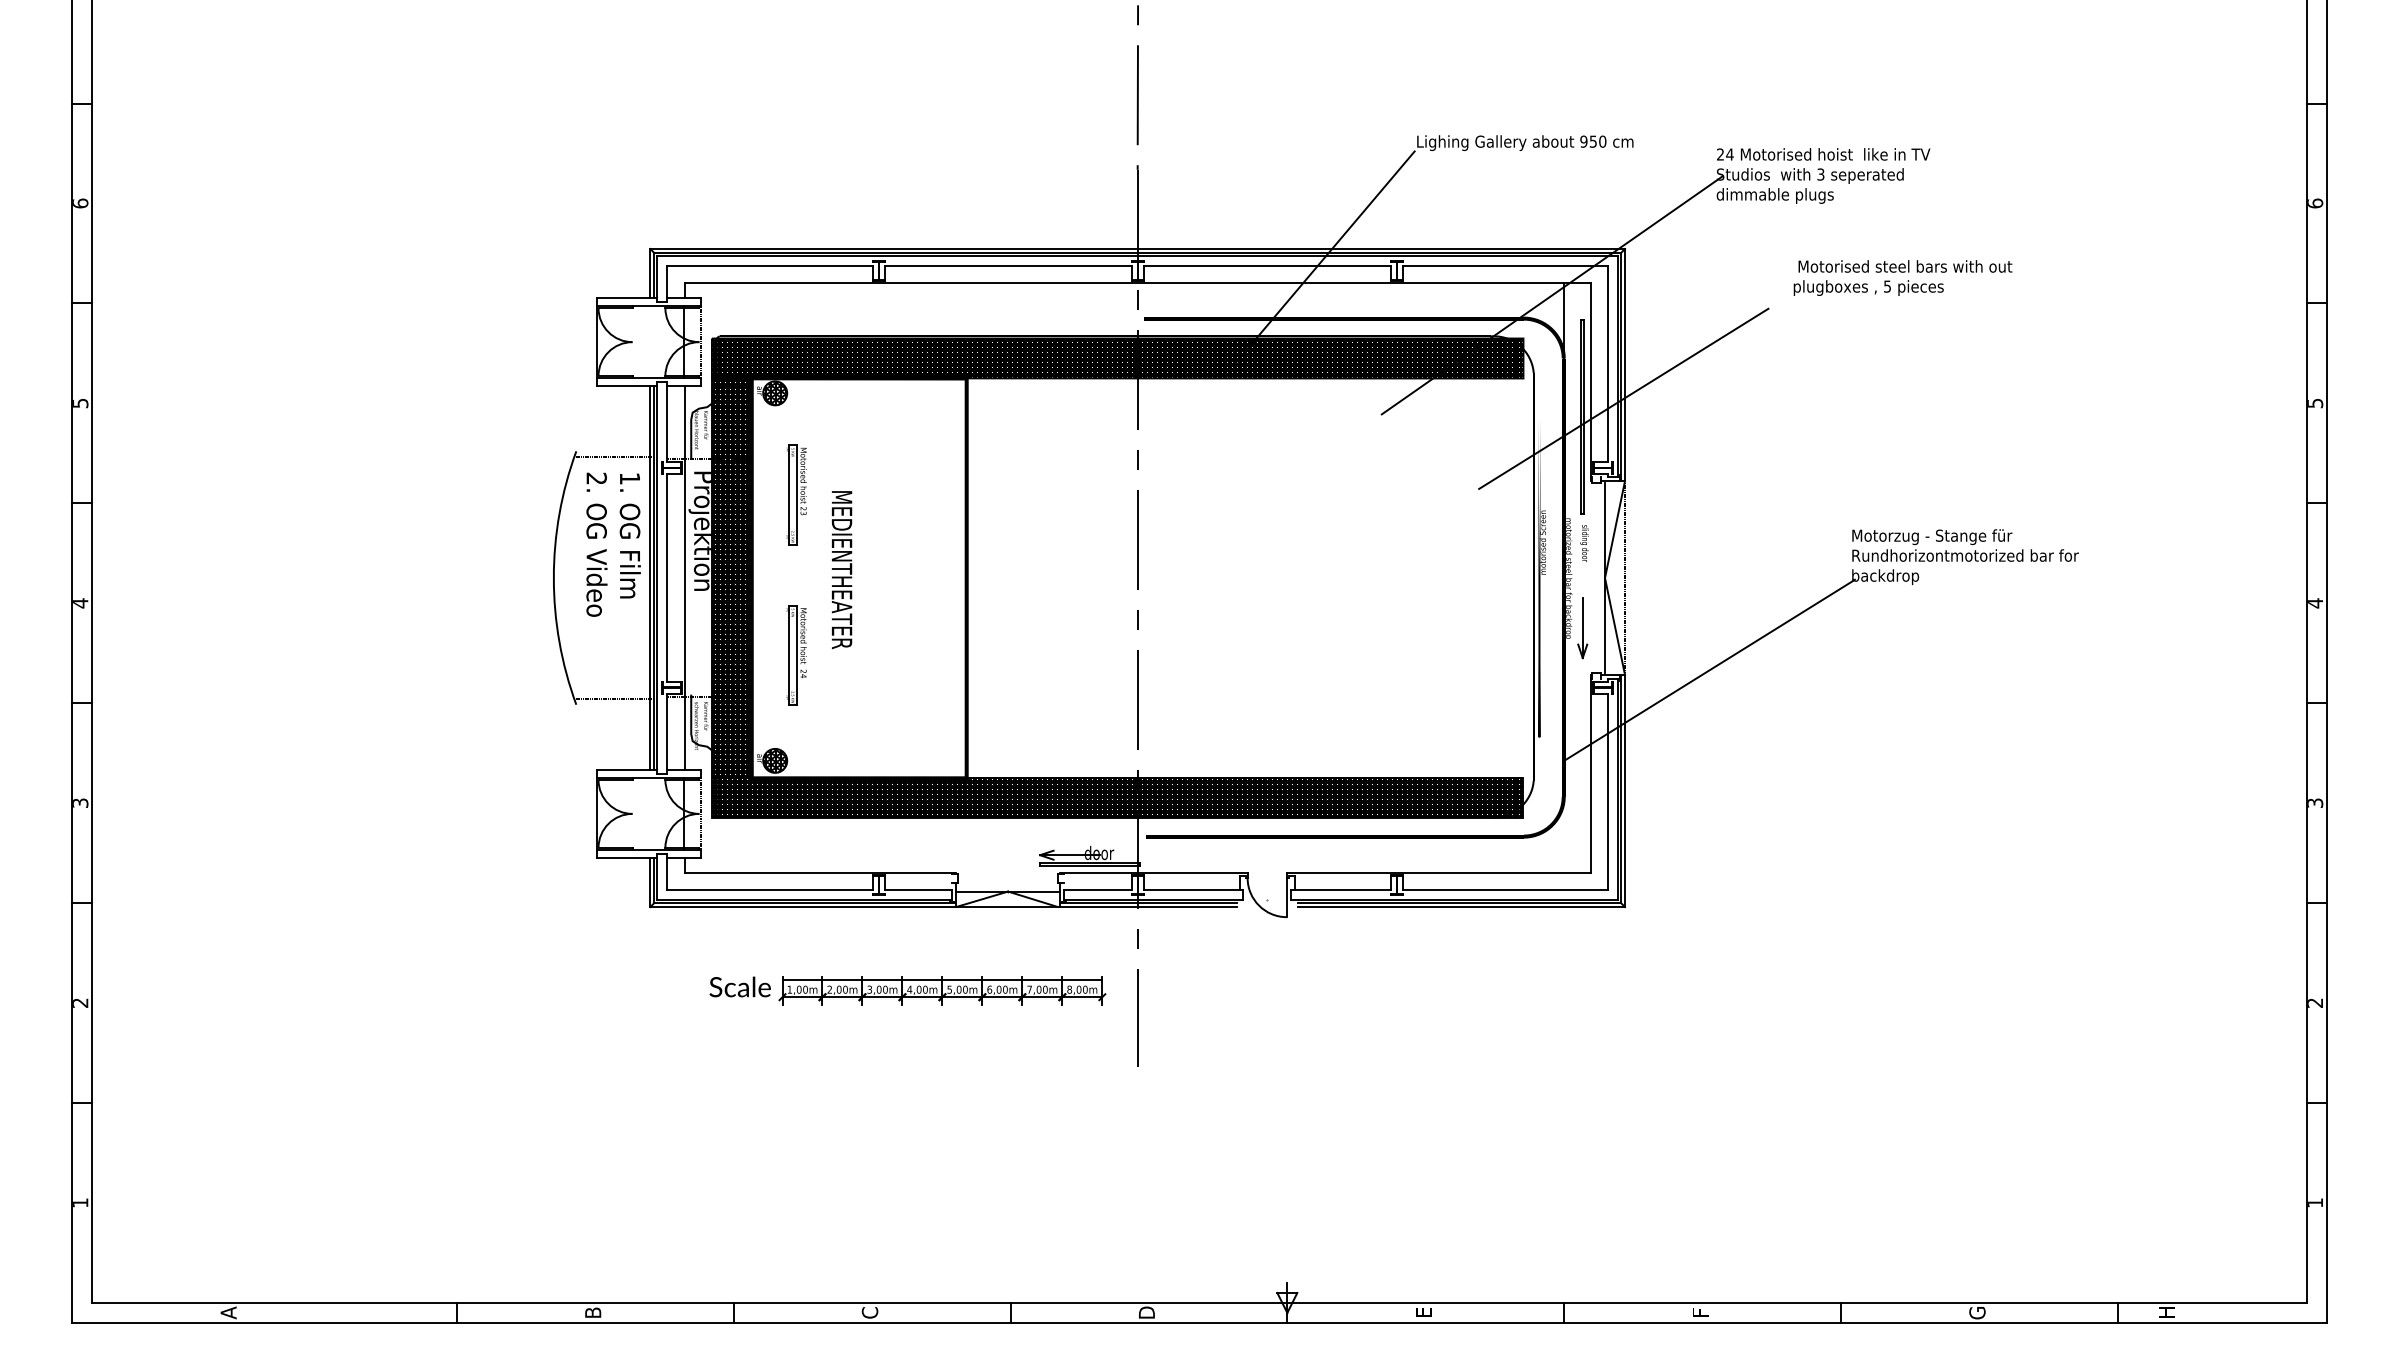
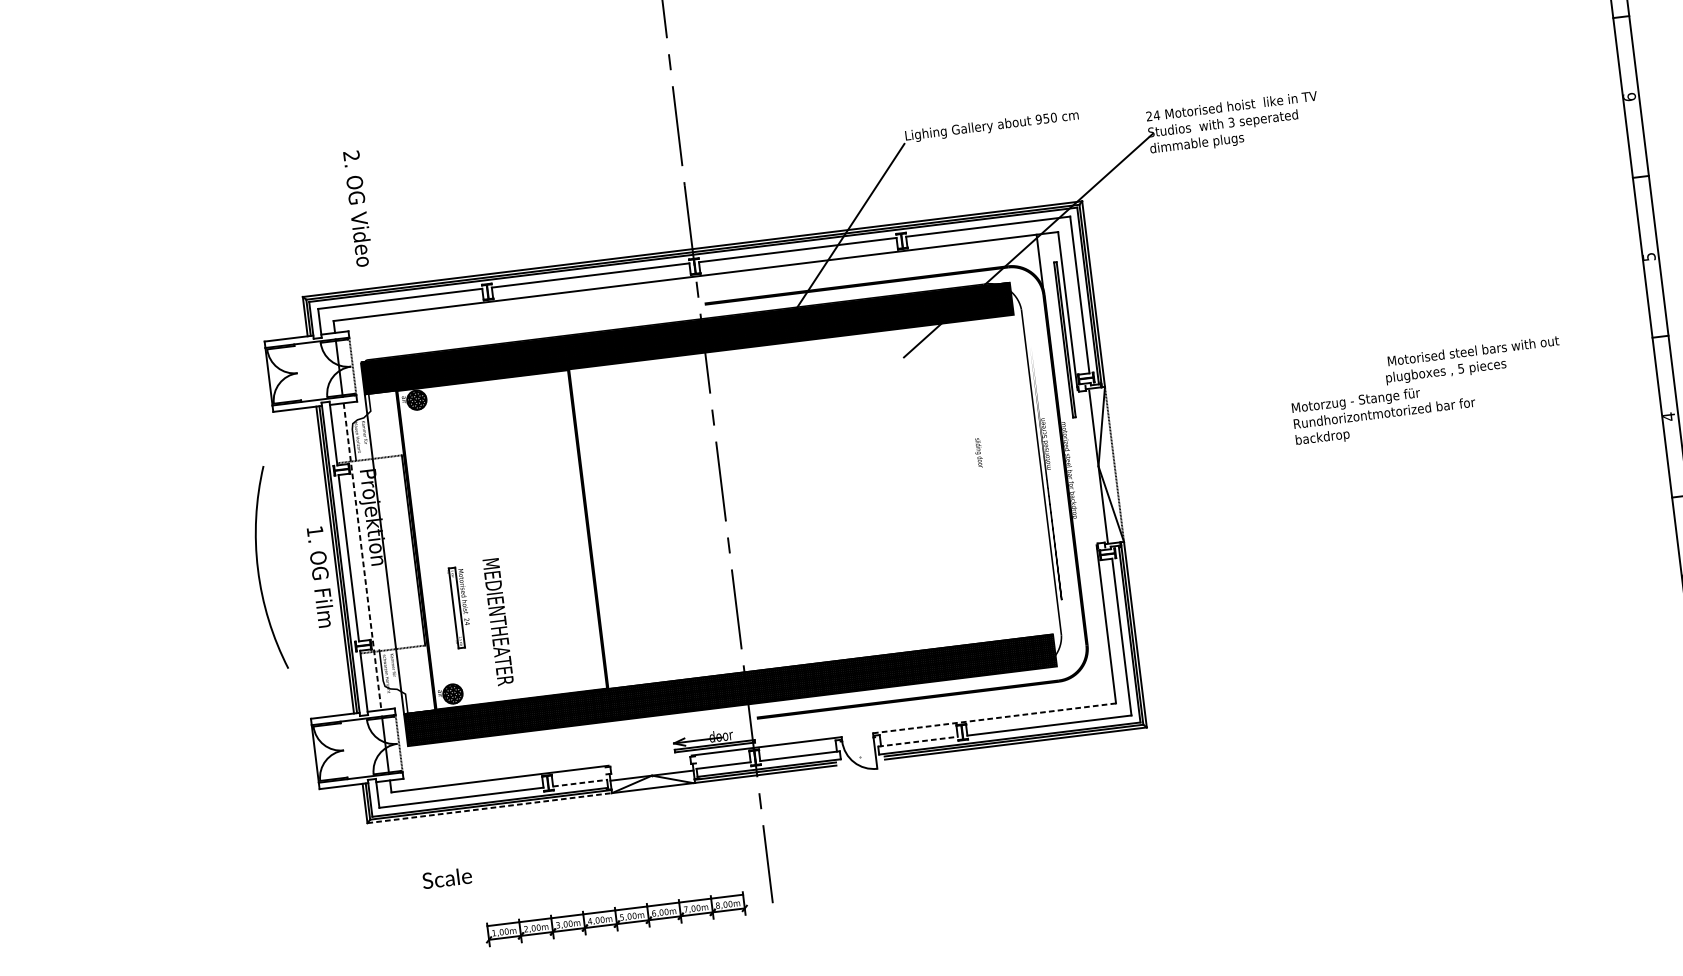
text: (1902, 277) -> (1472, 359), moved
line: (1623, 398) -> (1095, 320), removed
line: (614, 457) -> (294, 467), removed
part: (796, 494) -> (443, 478), removed
text: (629, 535) -> (320, 576), moved
text: (1584, 543) -> (978, 453), moved
text: (596, 544) -> (357, 208), moved
text: (842, 570) -> (498, 622), moved
line: (684, 578) -> (362, 557), solid -> dashed
hatch: (731, 578) -> (400, 552), removed
part: (1582, 628) -> (1085, 508), removed
line: (1709, 669) -> (1191, 529), removed
line: (614, 698) -> (318, 659), removed
line: (1438, 872) -> (994, 718), solid -> dashed
line: (918, 889) -> (580, 782), solid -> dashed
line: (1340, 889) -> (917, 741), solid -> dashed
line: (803, 907) -> (489, 808), solid -> dashed
part: (942, 990) -> (616, 918), moved

